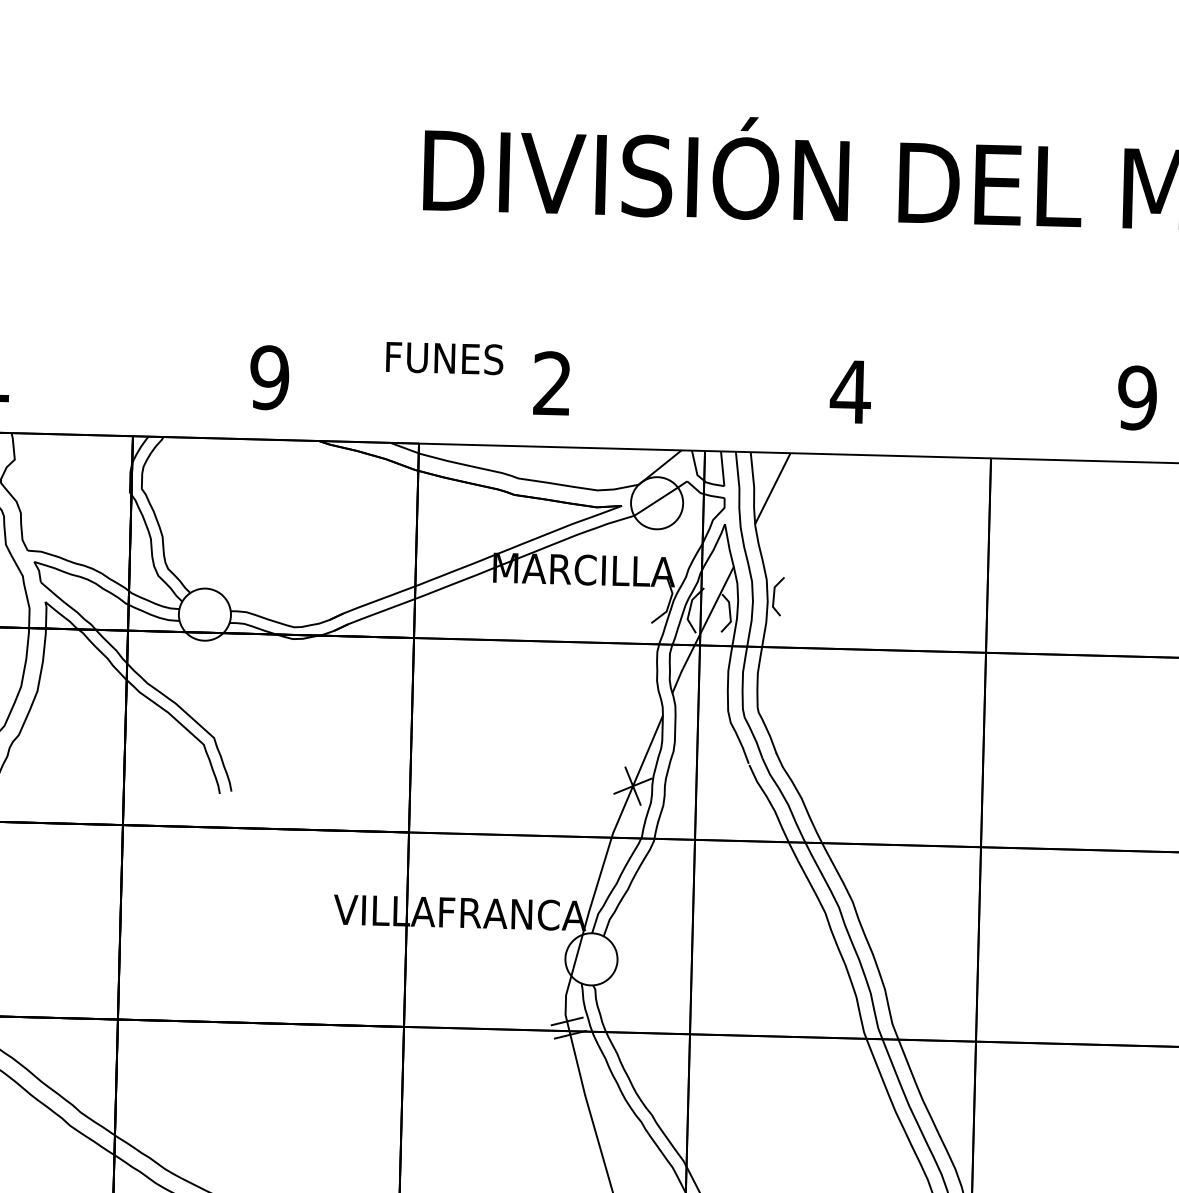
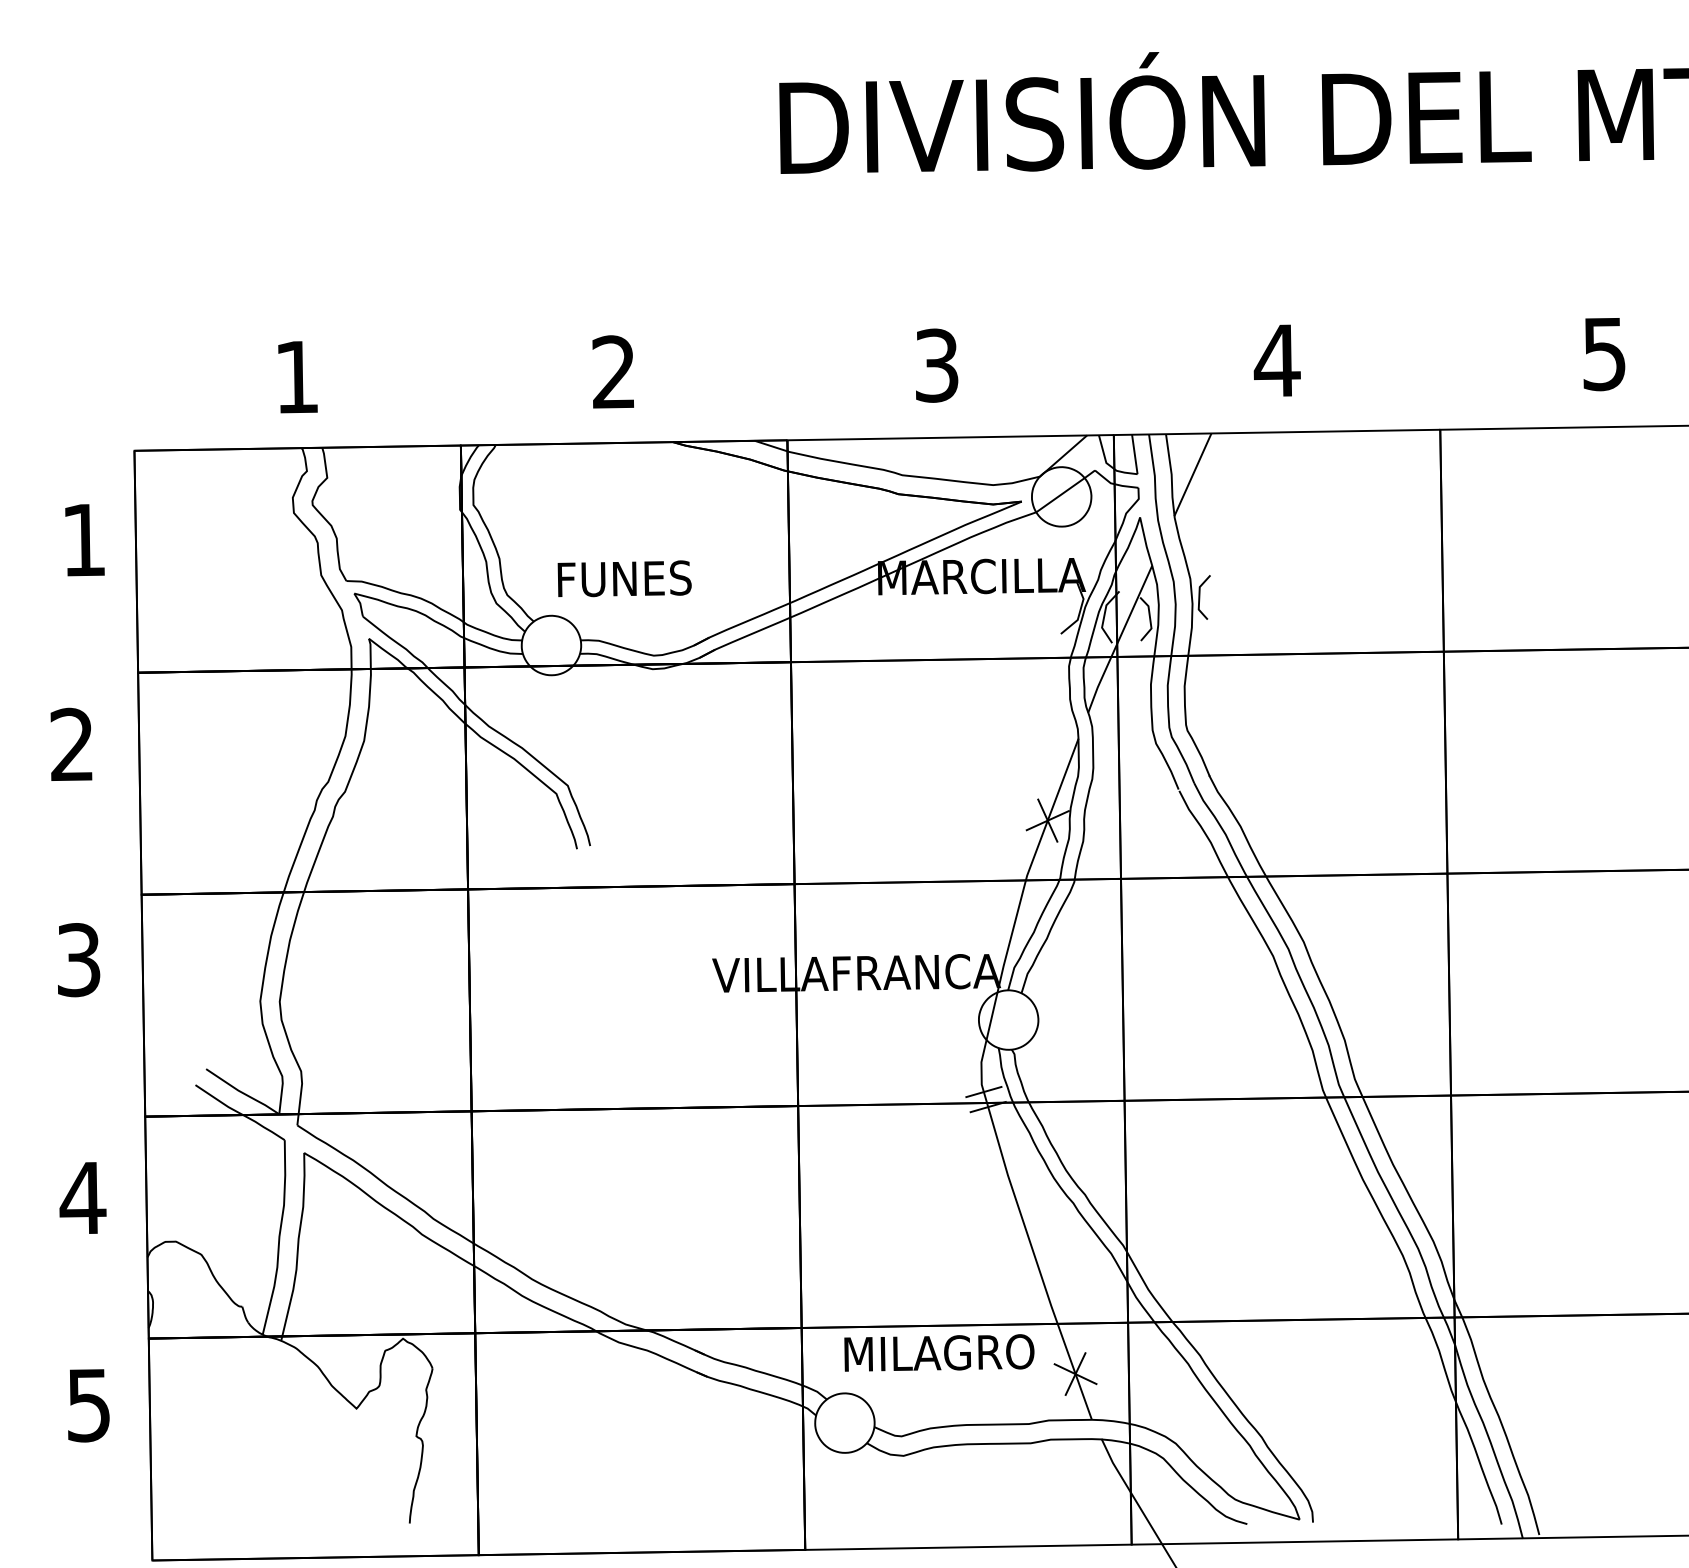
text: (444, 358) -> (624, 578), moved
text: (269, 377) -> (613, 372), 9 -> 2
text: (552, 383) -> (936, 365), 2 -> 3
text: (1136, 398) -> (1603, 354), 9 -> 5

